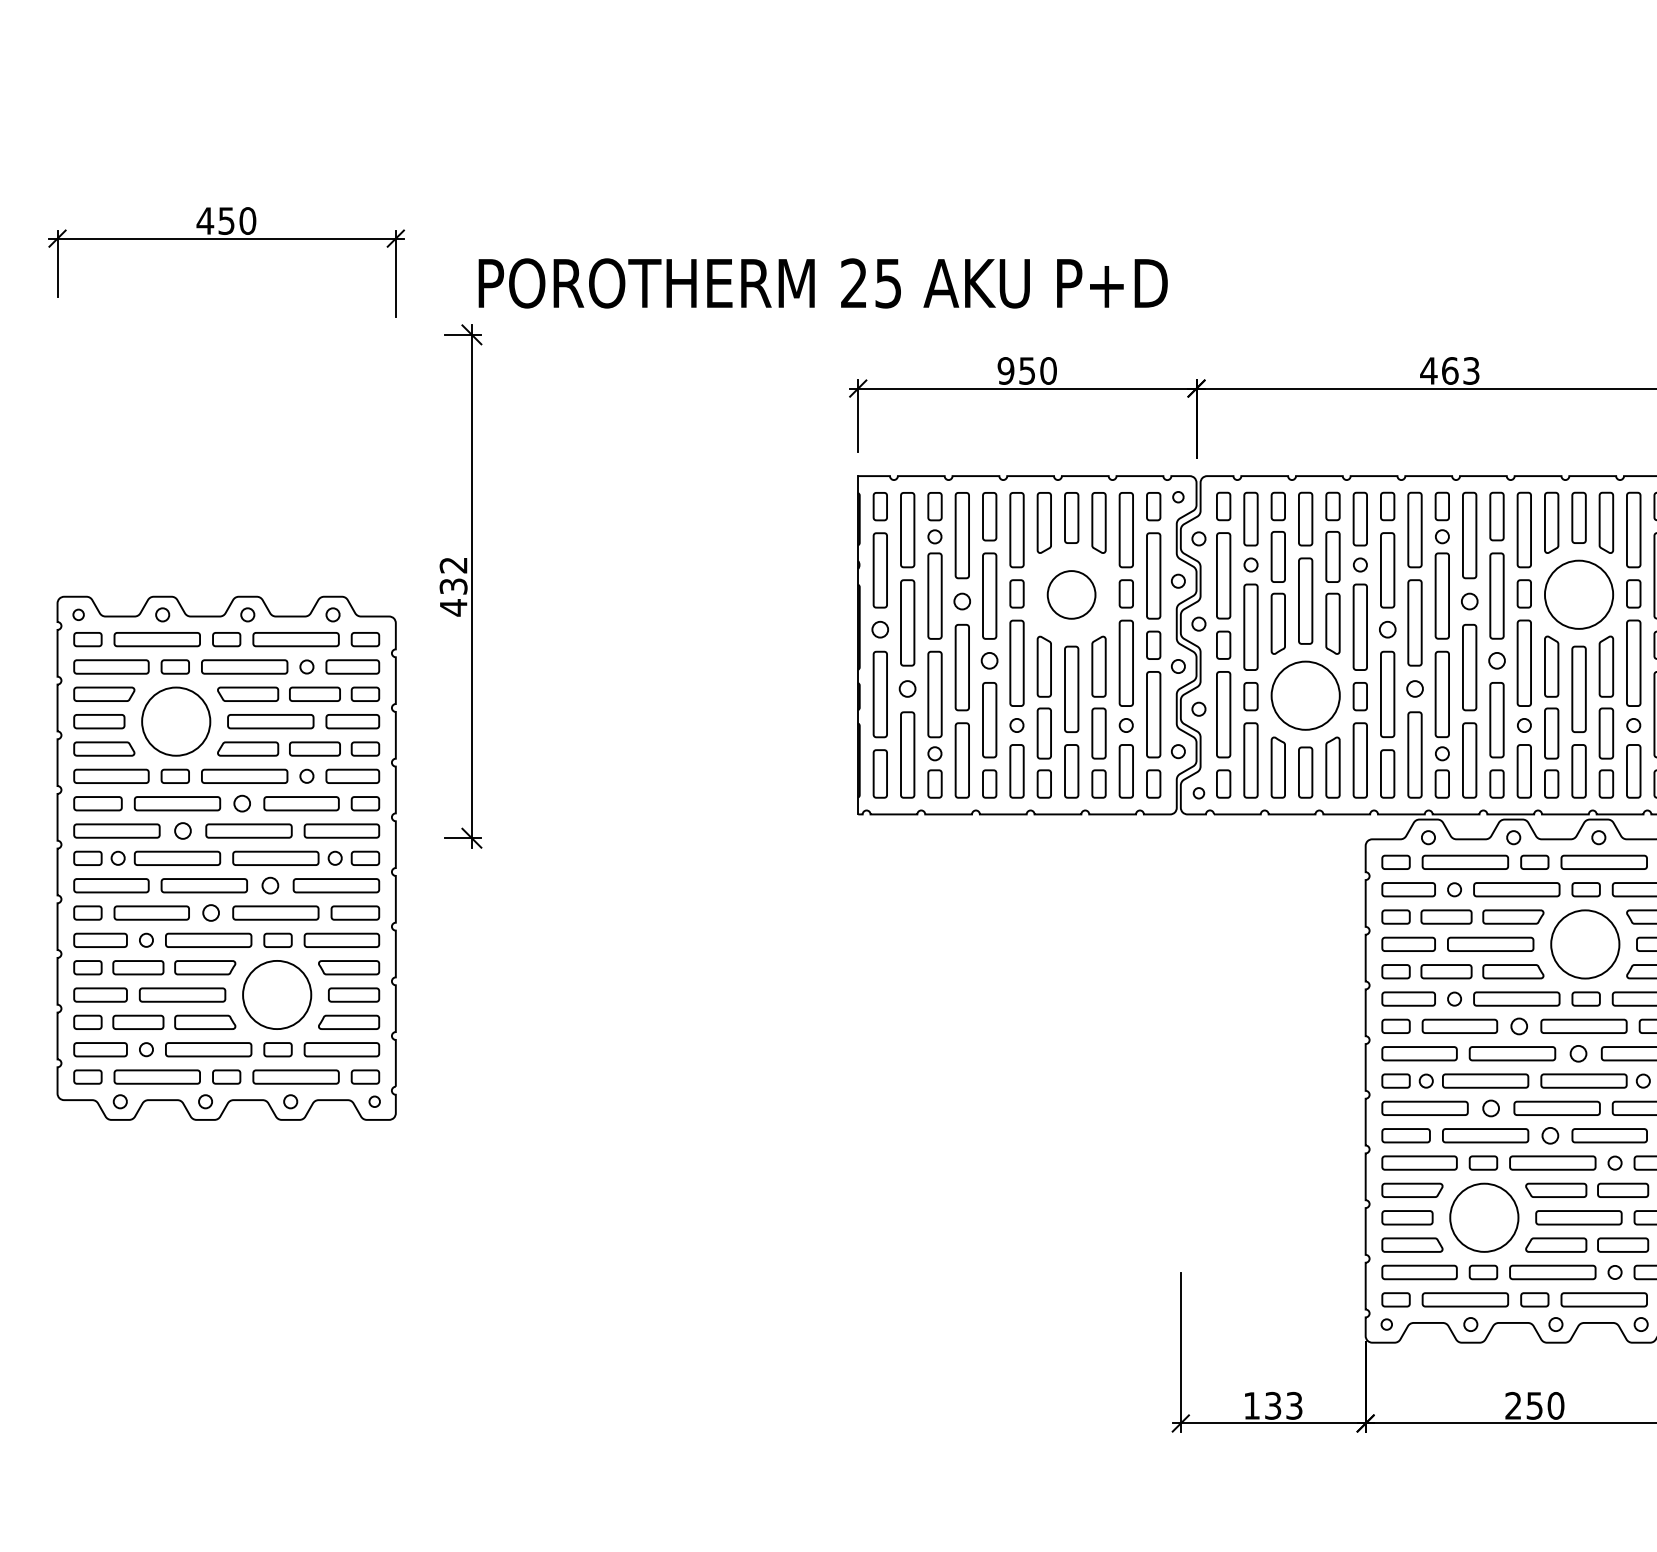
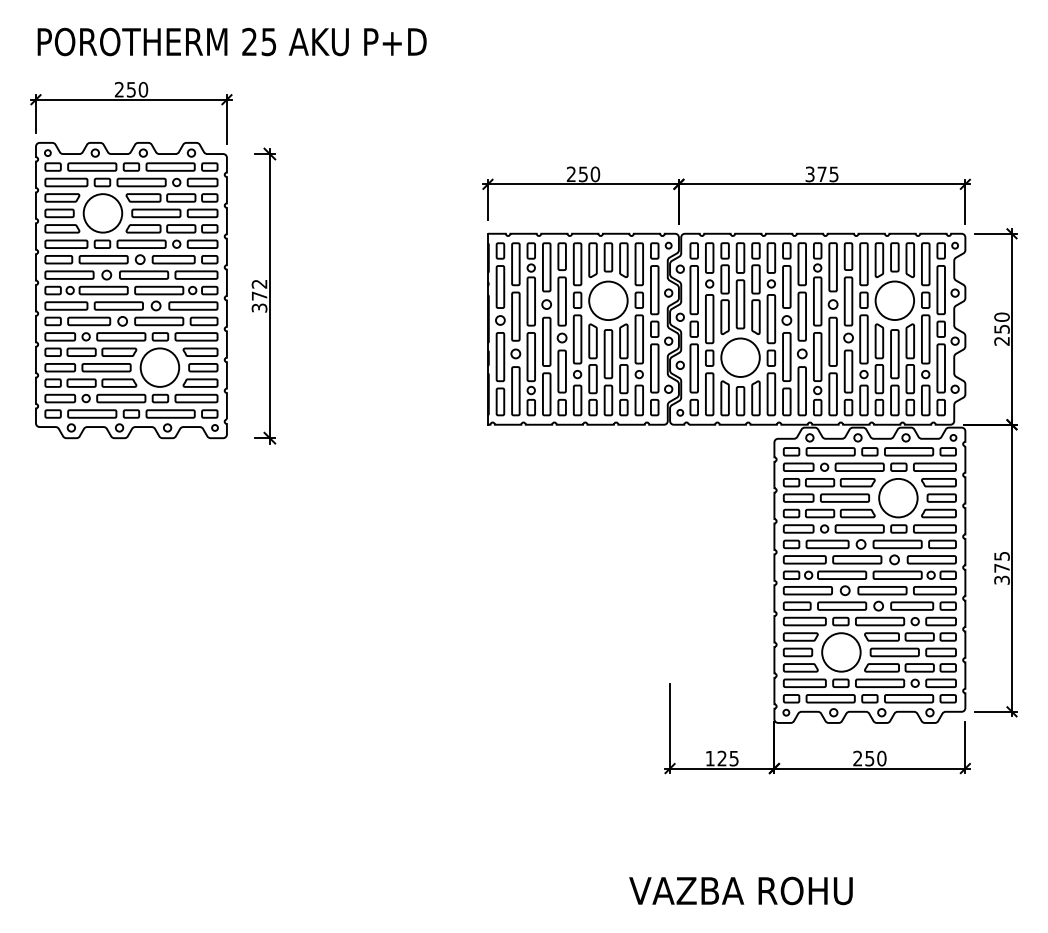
text: (205, 220) -> (119, 89), 450 -> 250
text: (821, 282) -> (231, 41), moved
text: (1006, 371) -> (571, 174), 950 -> 250
text: (1449, 371) -> (821, 174), 463 -> 375
circle: (1071, 594) -> (608, 300), size x1.43
text: (453, 597) -> (259, 302), 432 -> 372
part: (226, 858) -> (131, 290), moved
text: (1282, 1405) -> (727, 758), 133 -> 125

